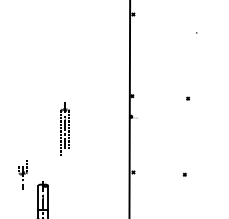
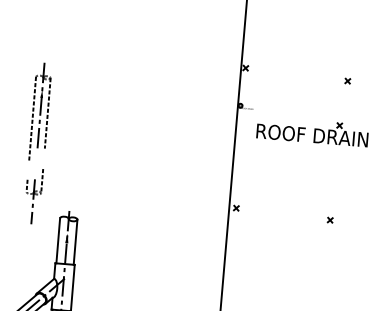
part: (171, 127) -> (312, 131), added
part: (64, 128) -> (39, 110), moved

